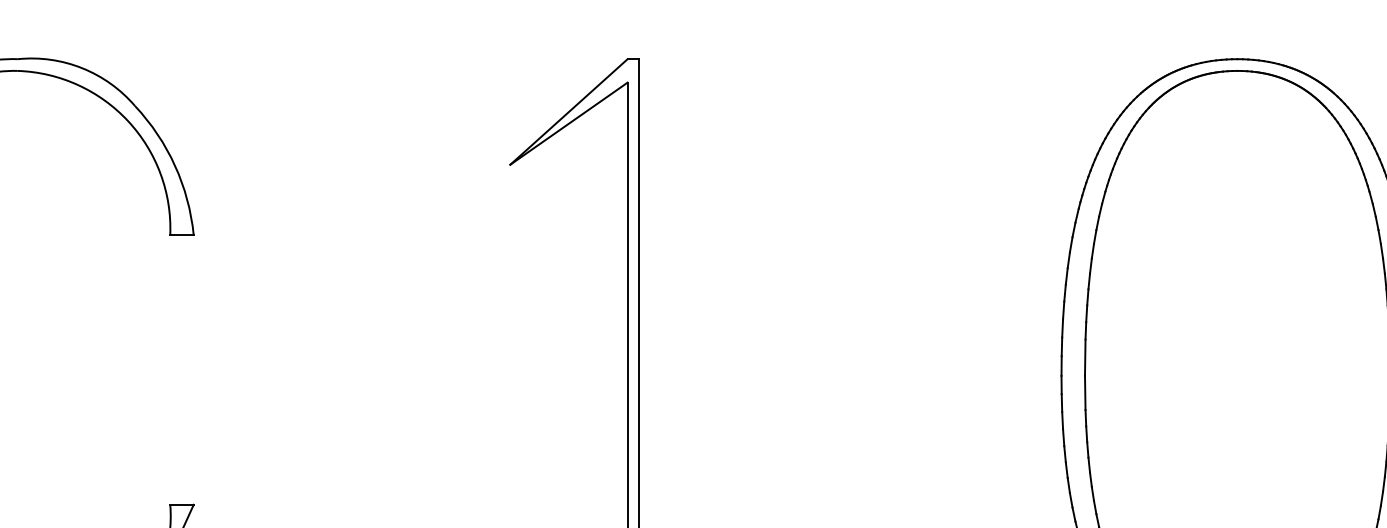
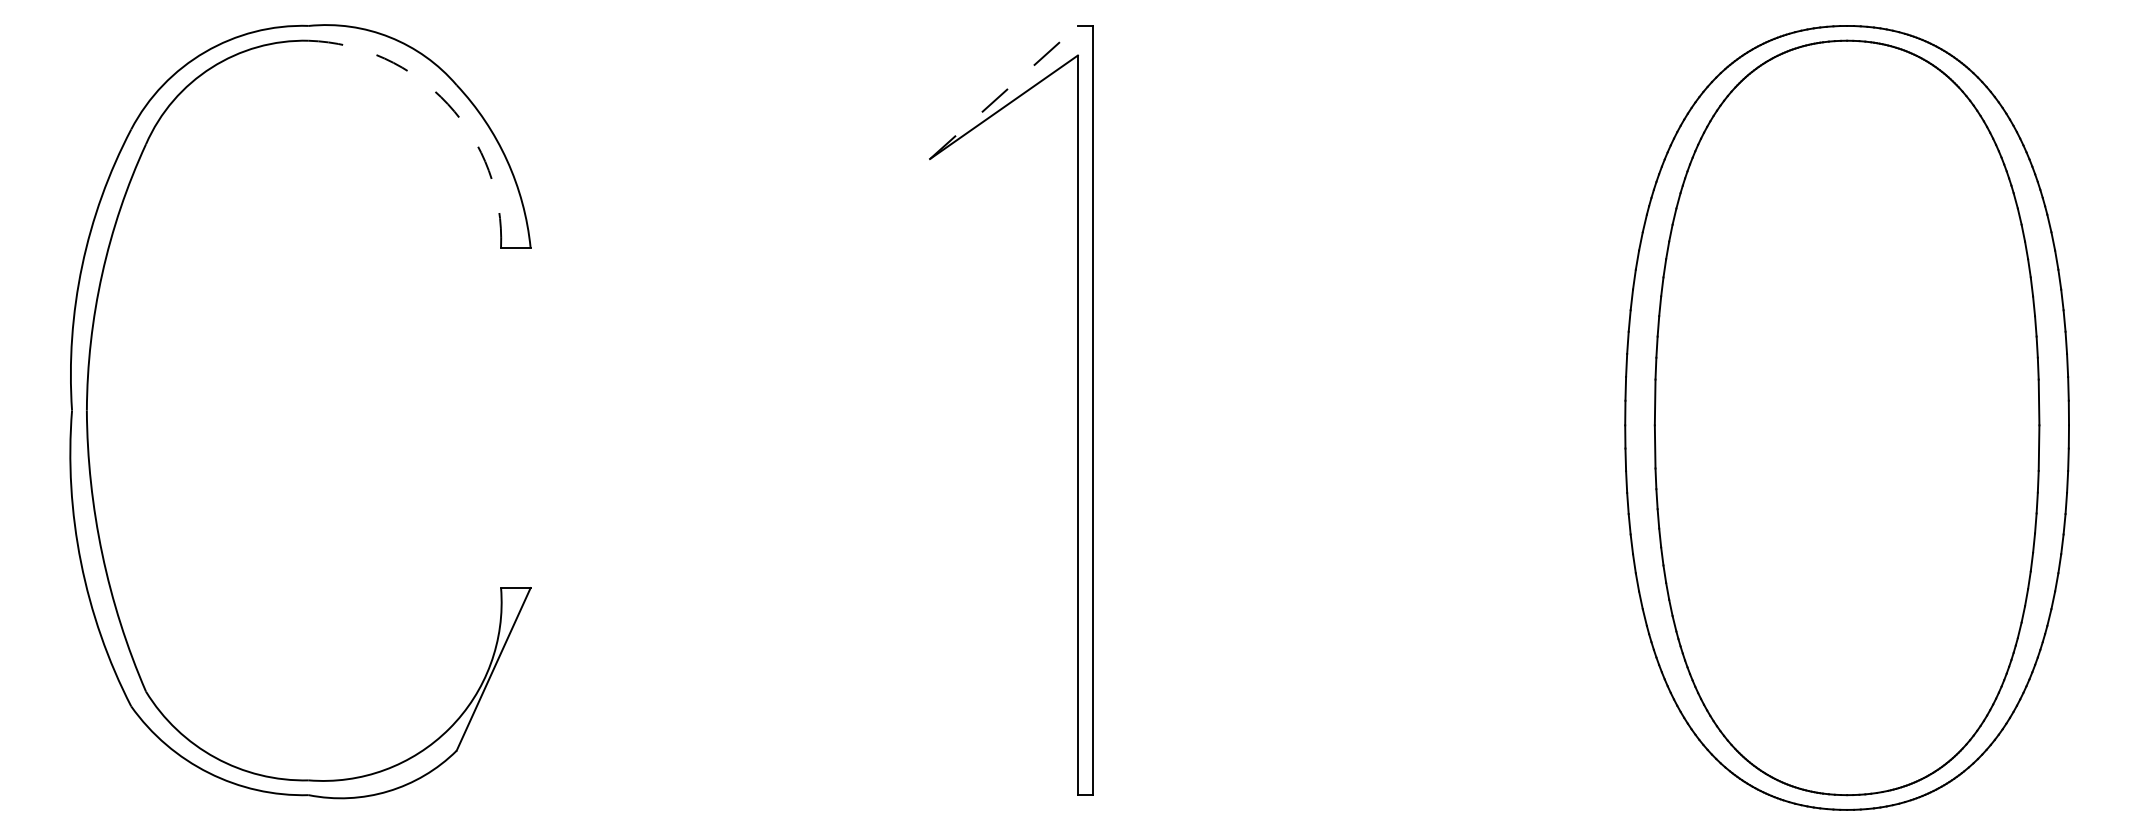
line: (569, 111) -> (1004, 92), solid -> dashed
arc: (128, 121) -> (448, 104), solid -> dashed

